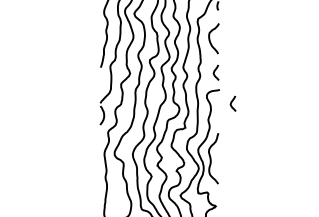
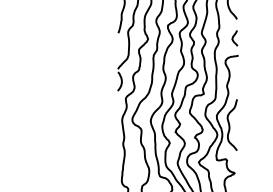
curve: (232, 102) -> (251, 68), removed

